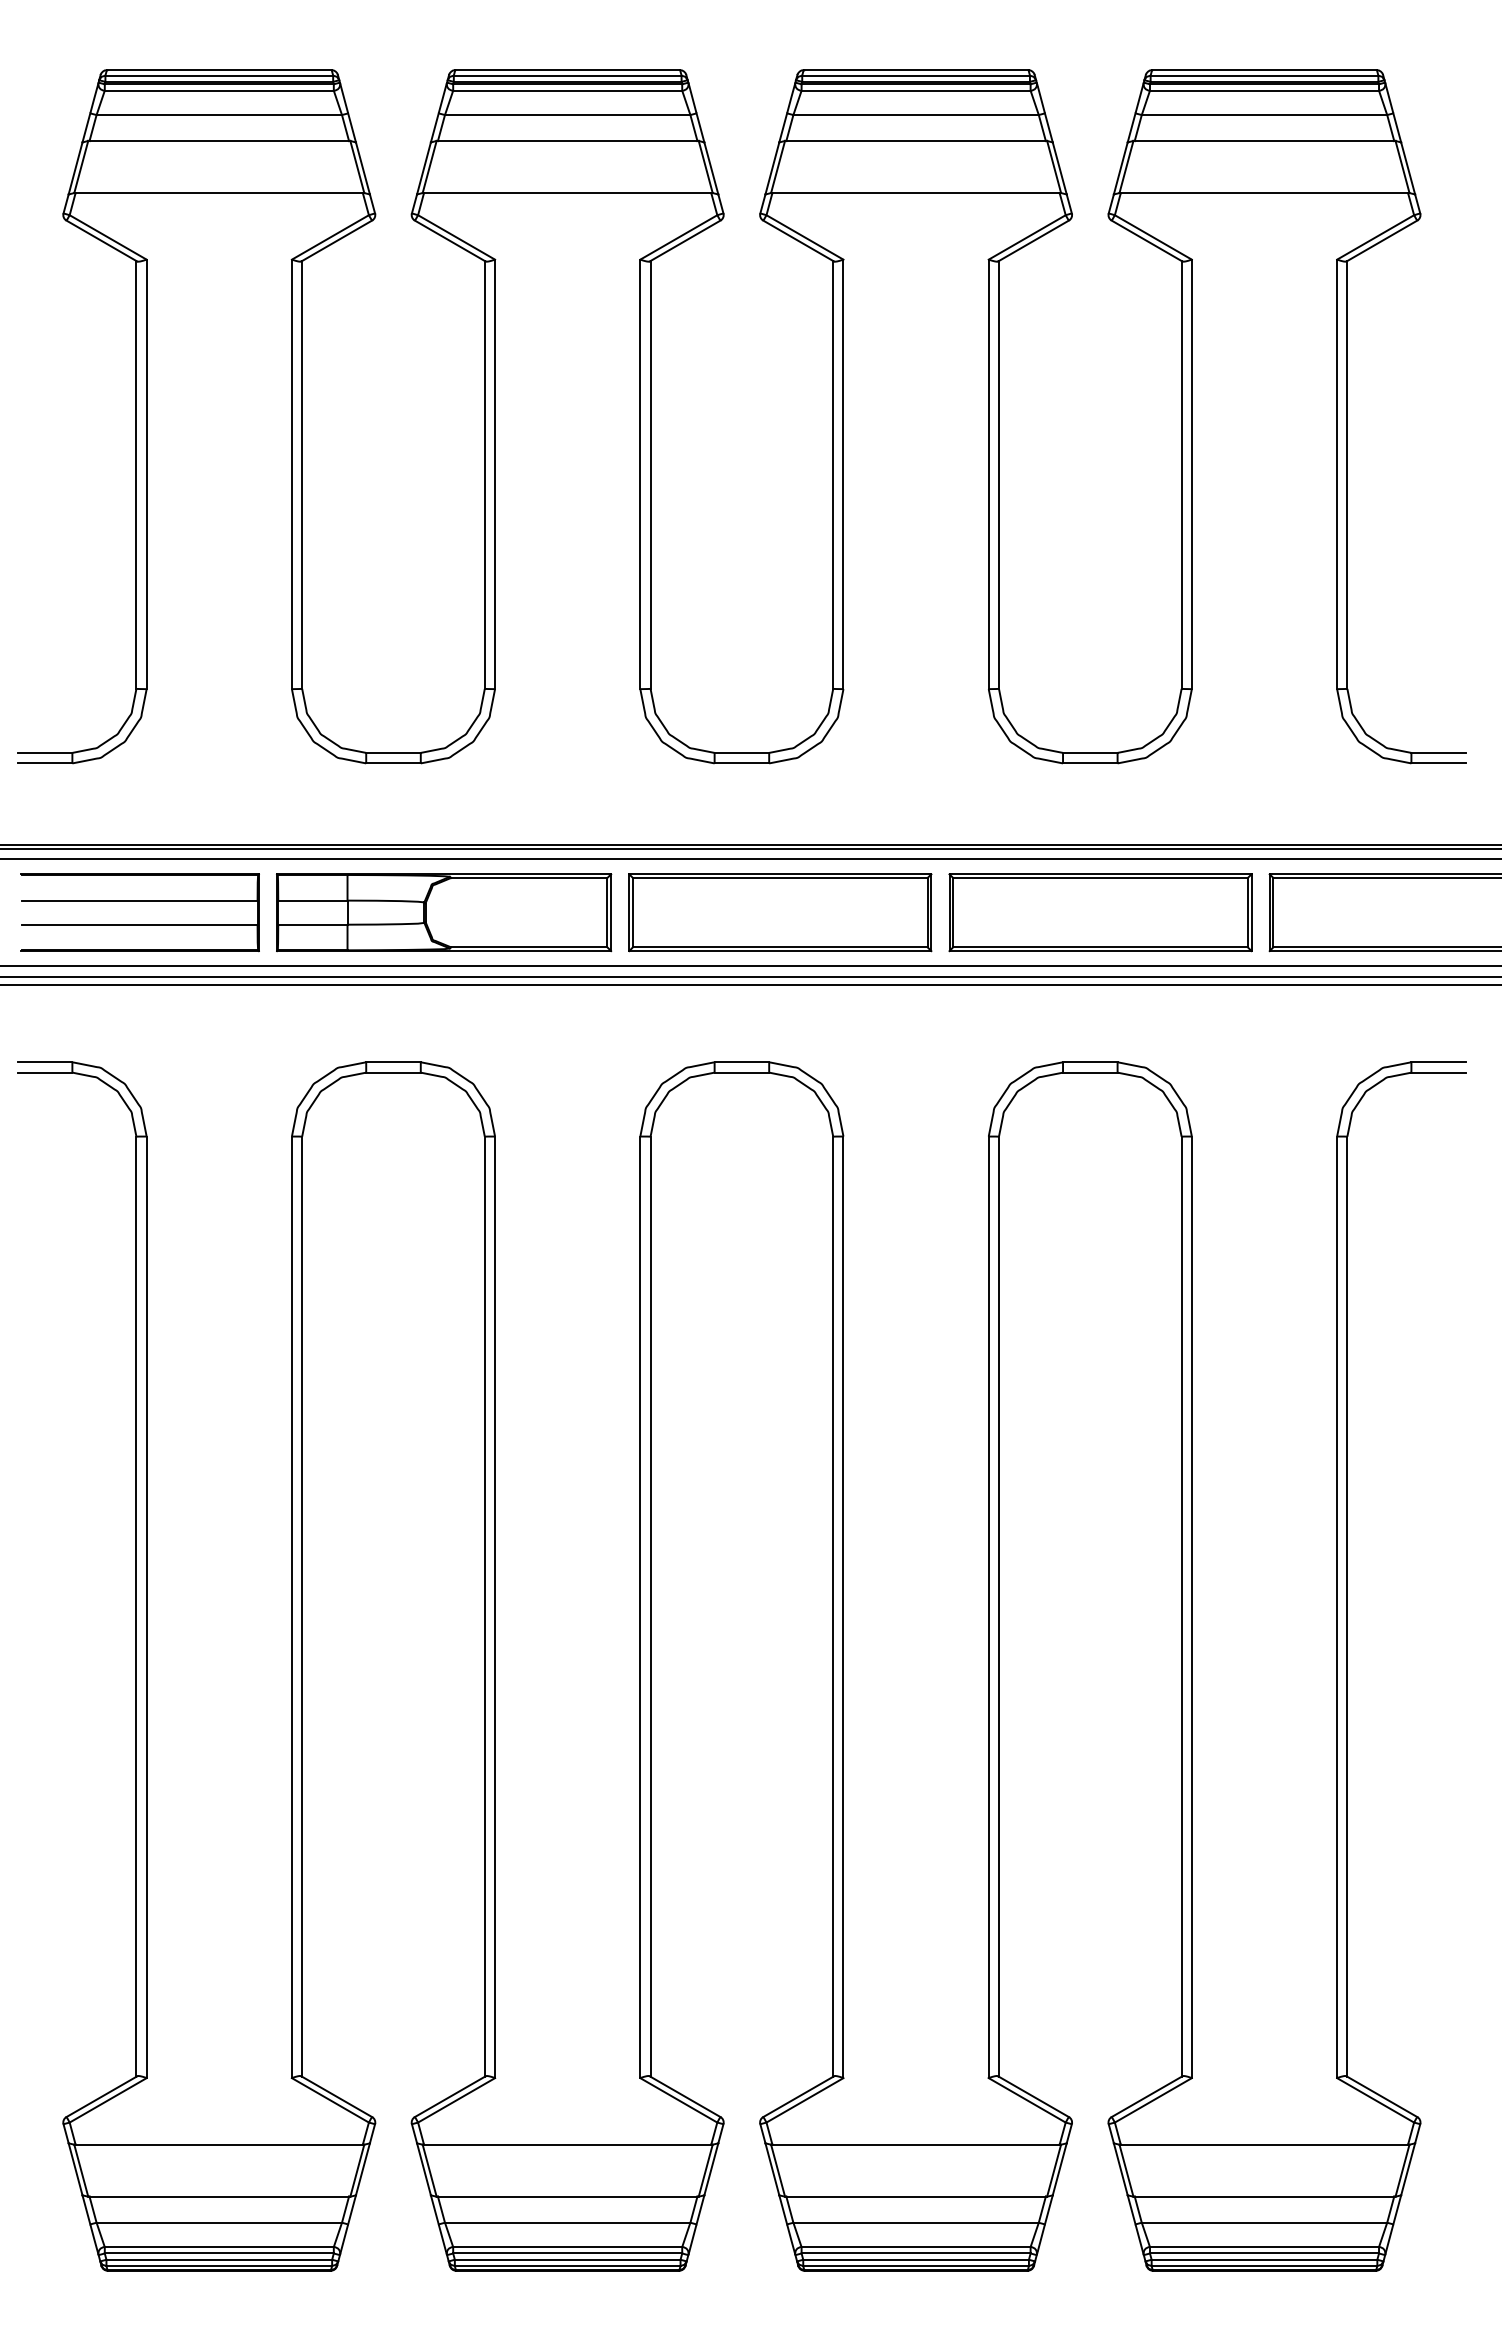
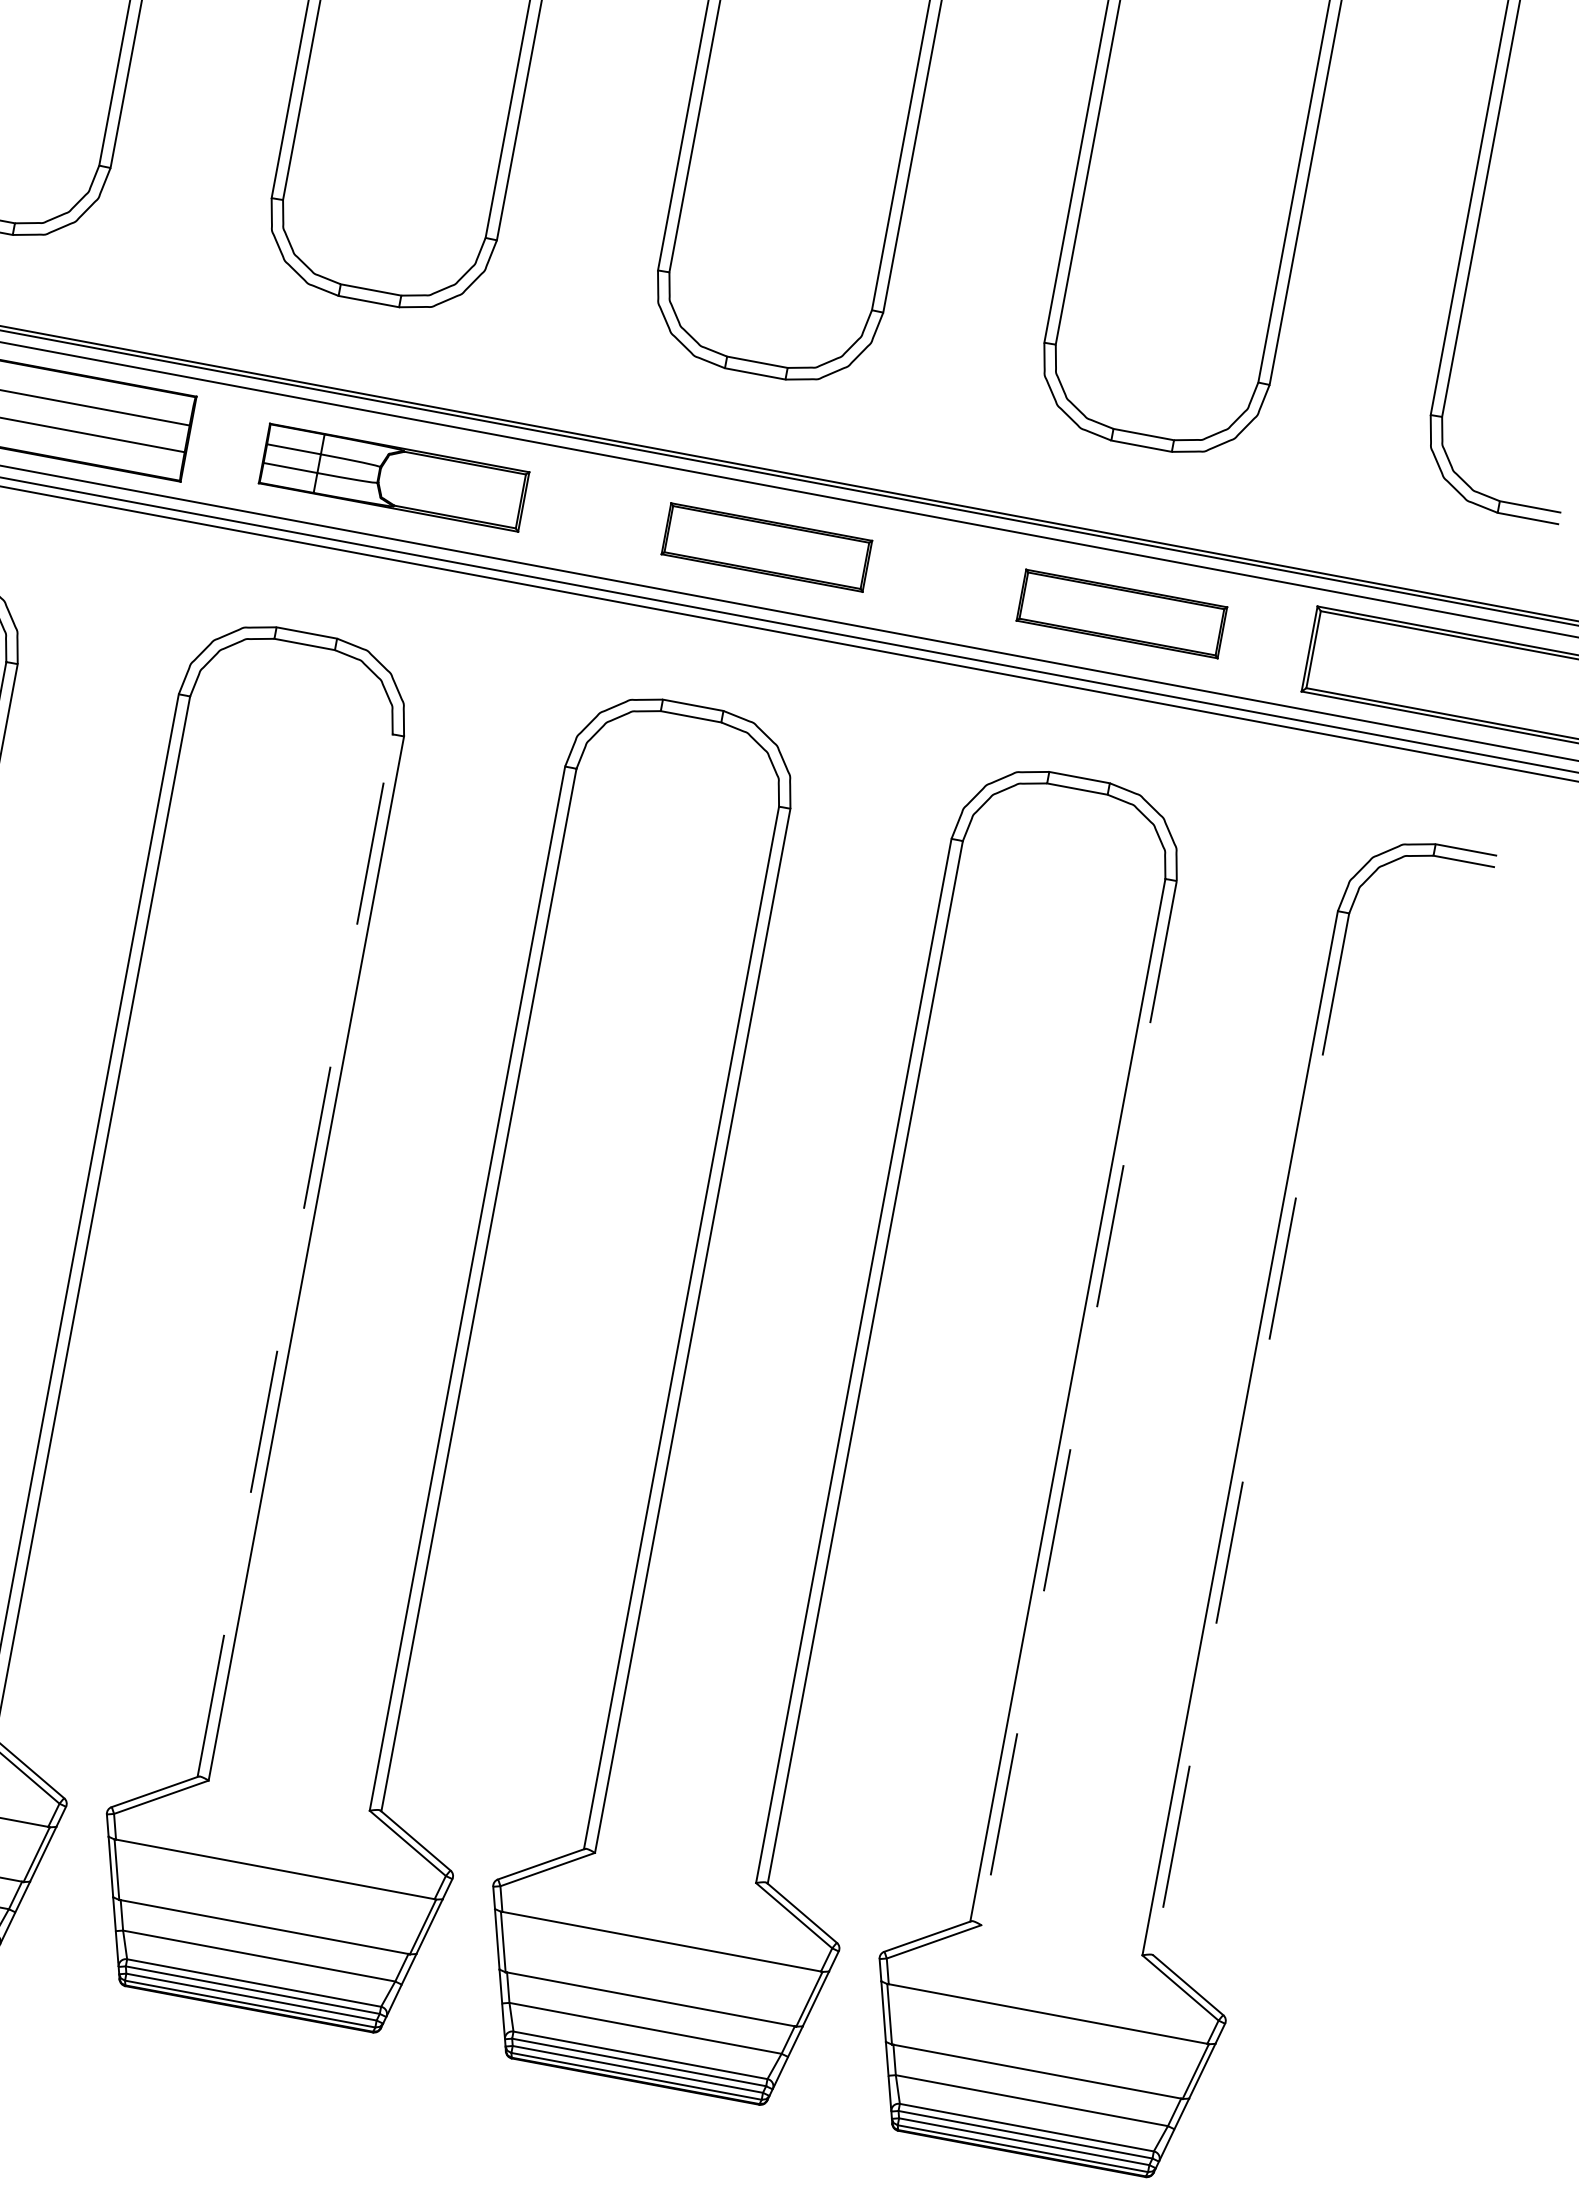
part: (444, 912) -> (394, 477), size x0.7
part: (780, 912) -> (767, 547), size x0.6
part: (1100, 912) -> (1121, 613), size x0.6
line: (484, 1606) -> (294, 1255), solid -> dashed
line: (1191, 1607) -> (1078, 1403), solid -> dashed
line: (1347, 1607) -> (1251, 1435), solid -> dashed

